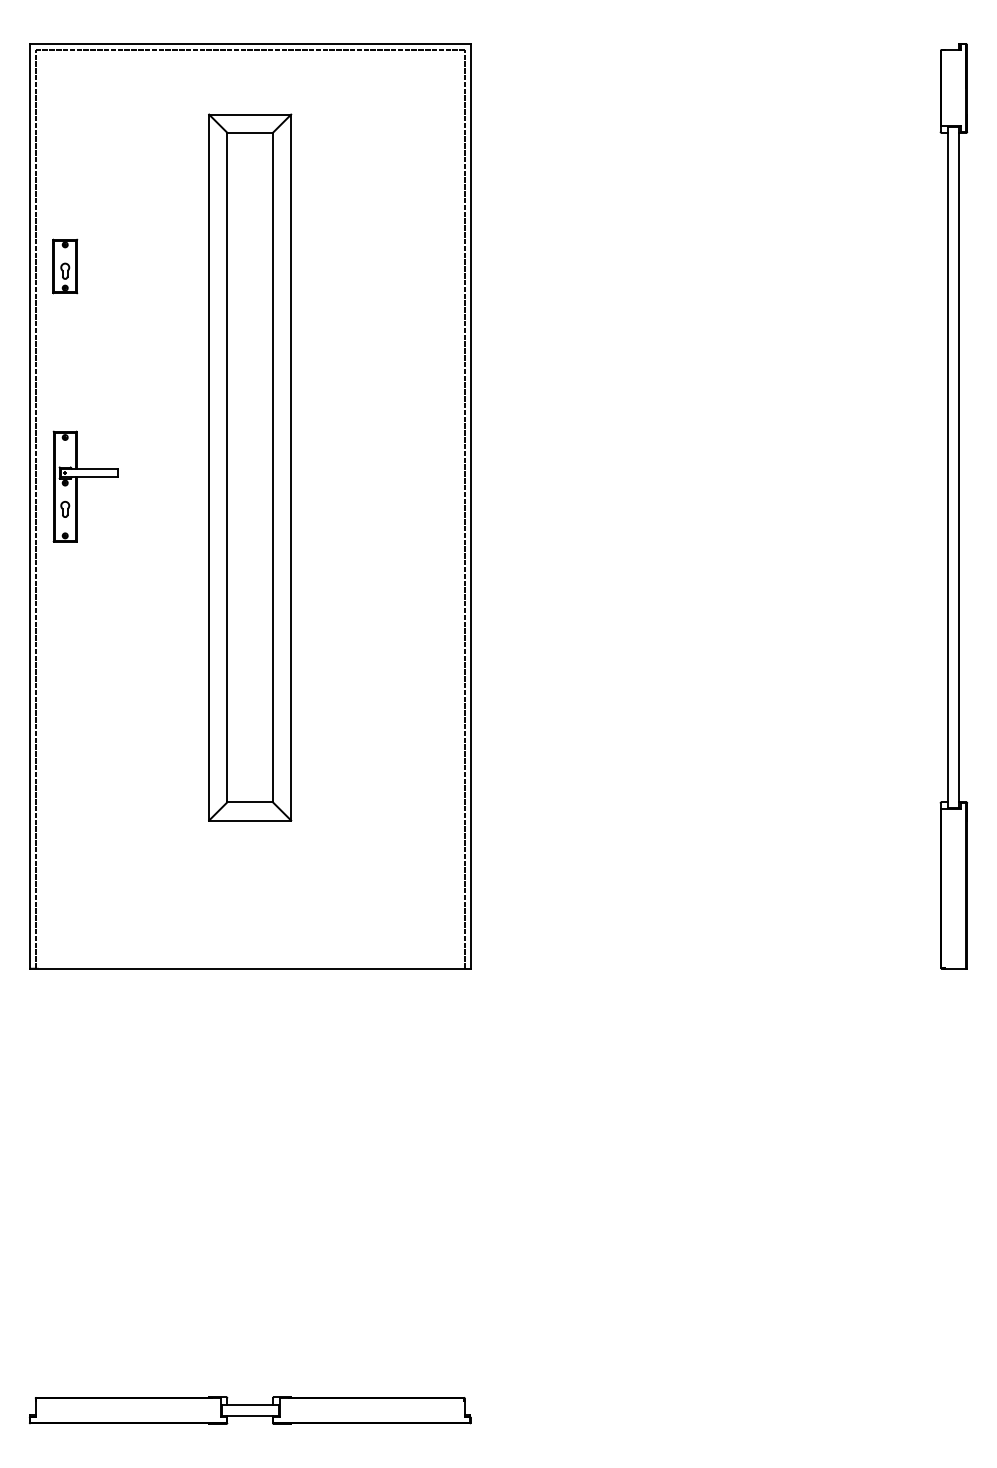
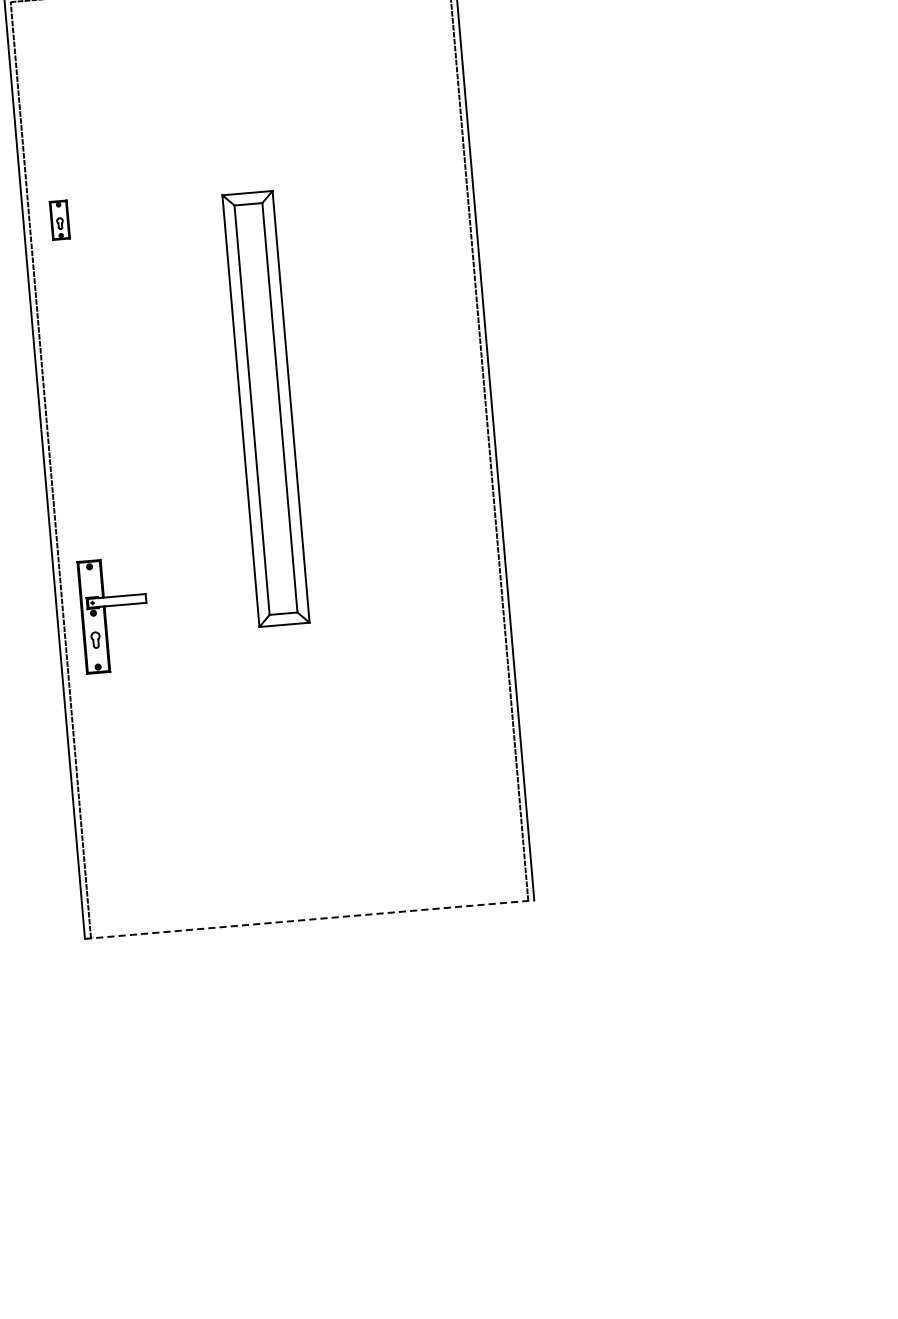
part: (65, 266) -> (60, 220), size x0.7
part: (250, 467) -> (266, 408), size x0.6
part: (77, 486) -> (106, 615), moved
line: (250, 968) -> (309, 919), solid -> dashed

